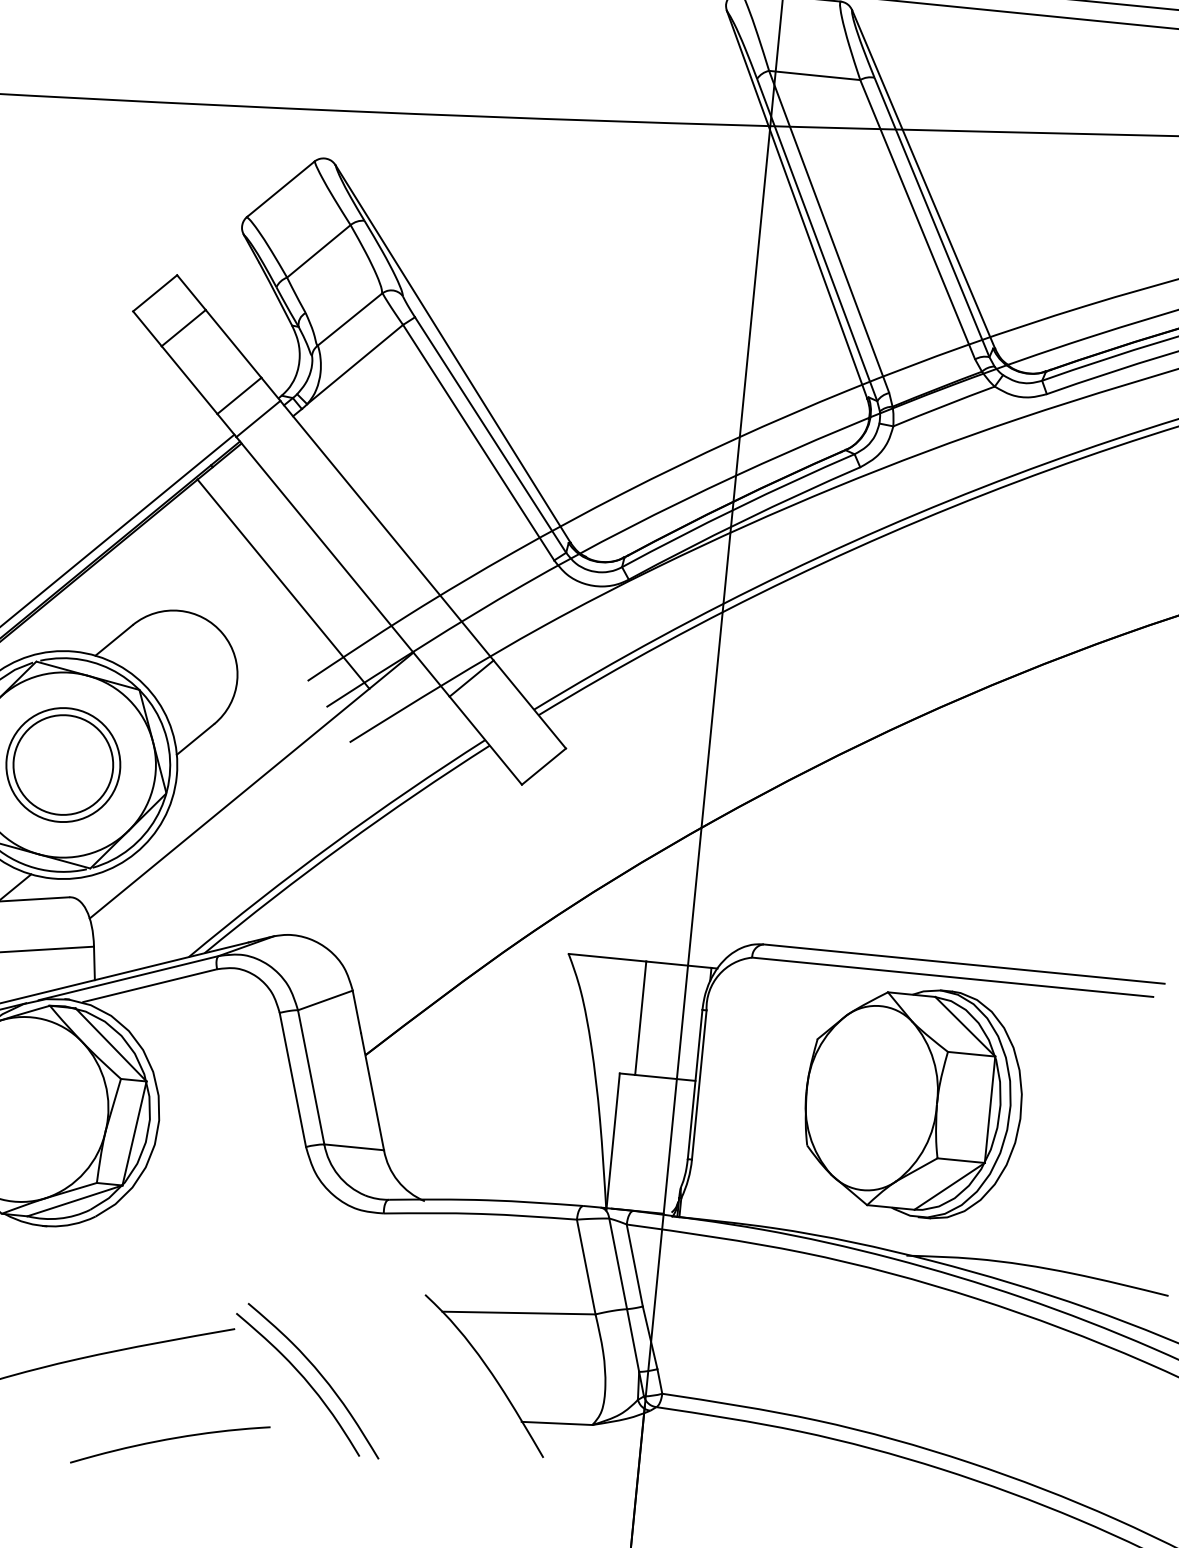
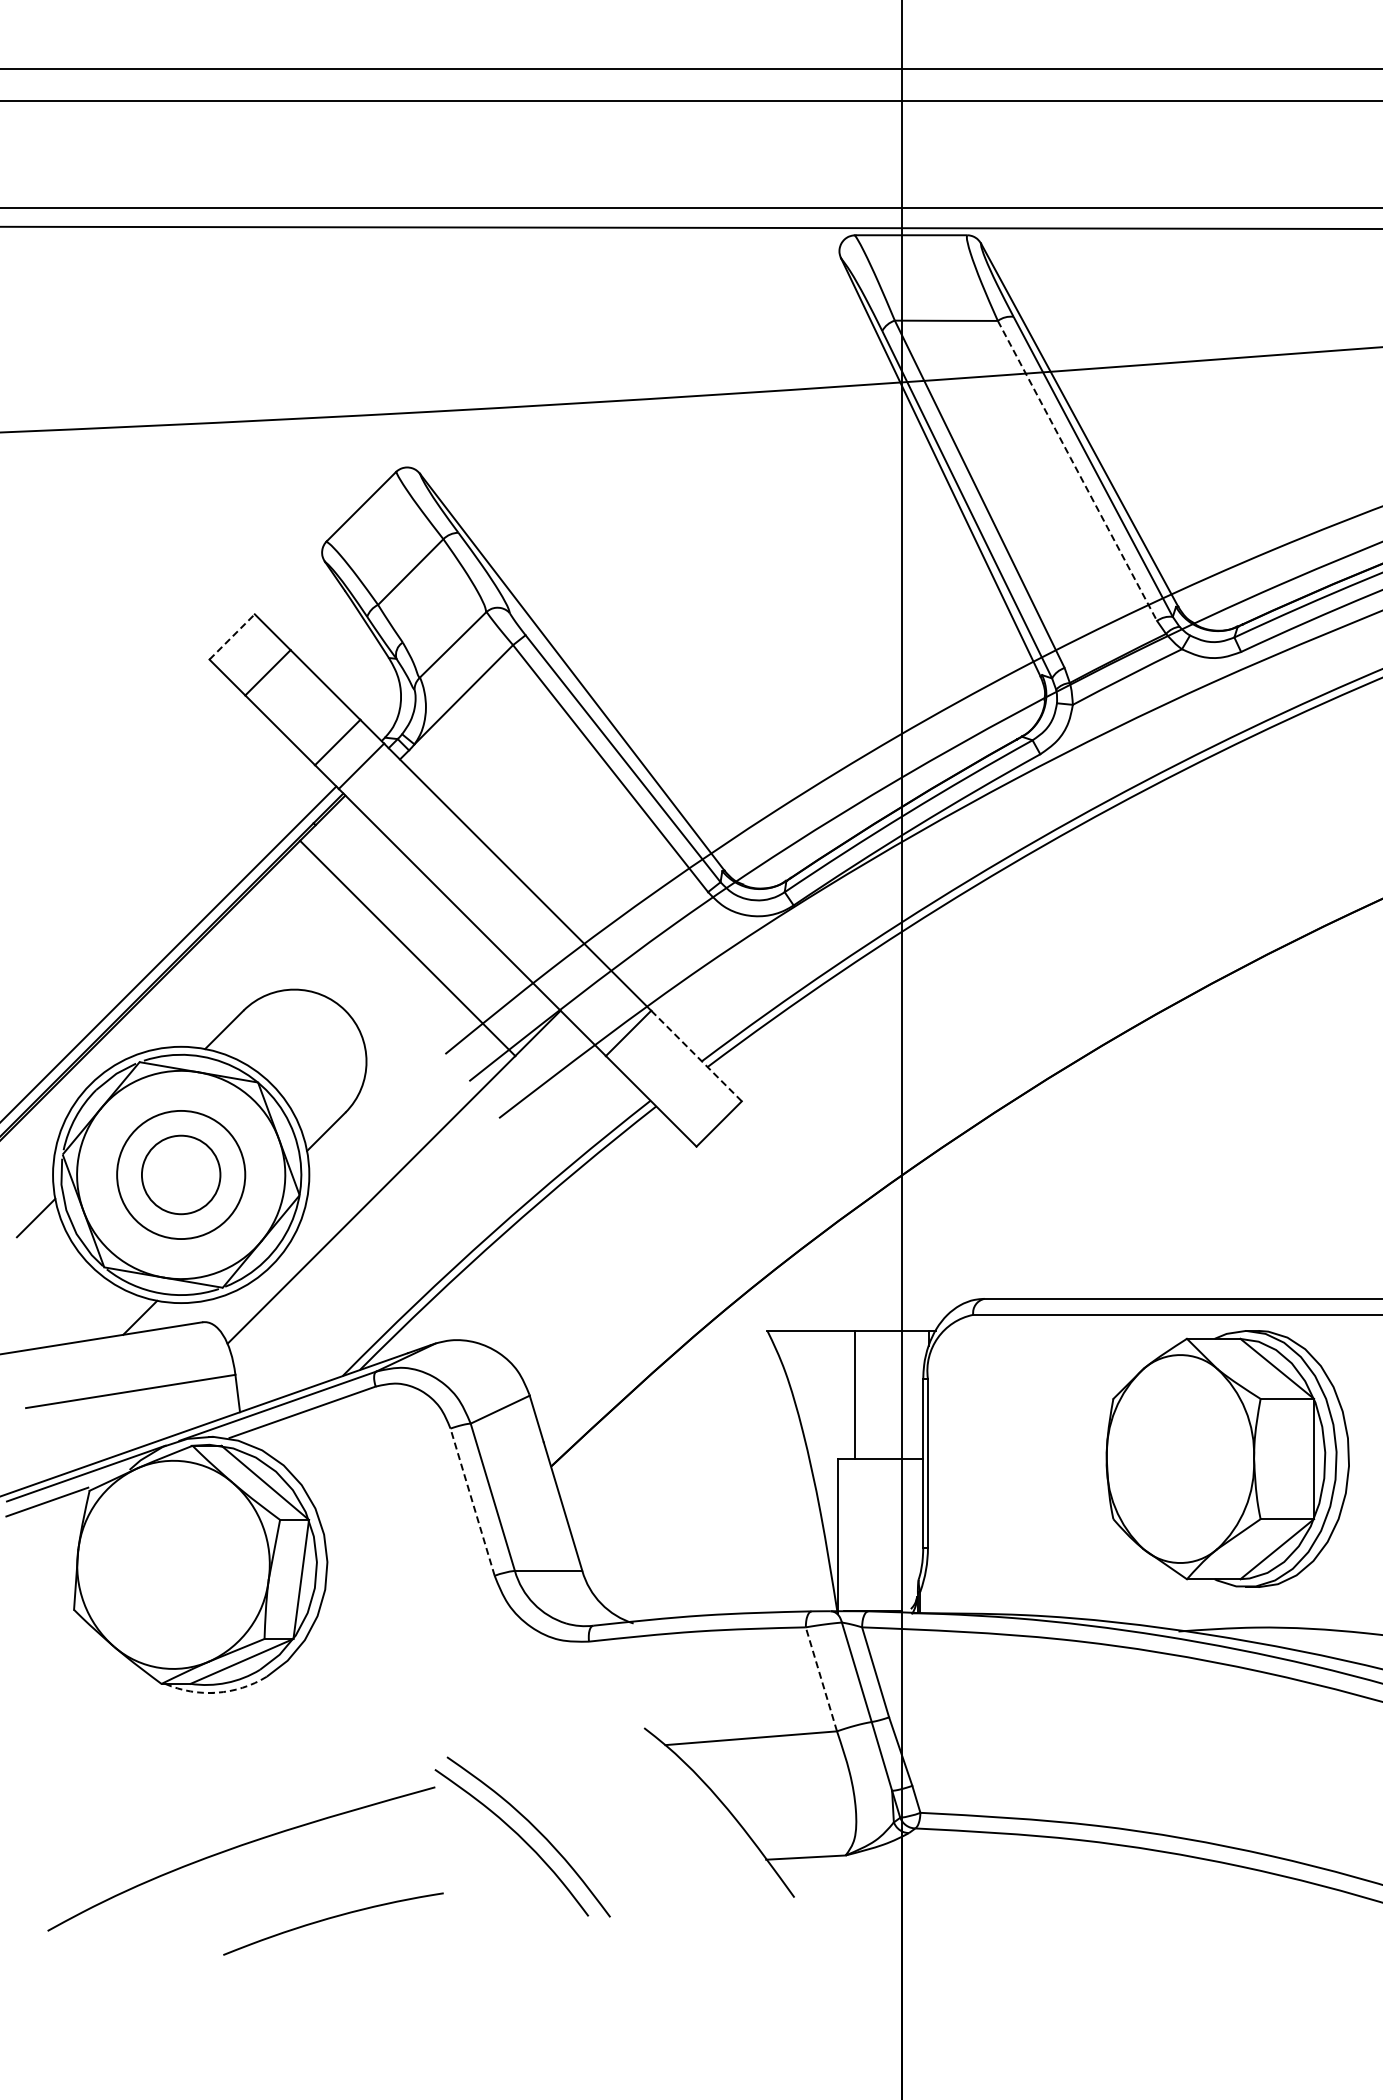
line: (916, 218) -> (1076, 469), solid -> dashed
line: (155, 292) -> (232, 636), solid -> dashed
line: (529, 704) -> (696, 1056), solid -> dashed
circle: (63, 764) -> (181, 1174), size x0.7
line: (292, 1080) -> (472, 1502), solid -> dashed
part: (913, 1101) -> (1227, 1458), moved
arc: (49, 1226) -> (216, 1692), solid -> dashed
line: (586, 1266) -> (821, 1678), solid -> dashed
curve: (170, 1439) -> (333, 1918), moved

